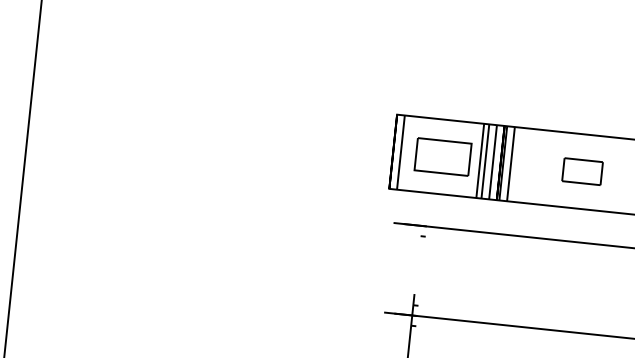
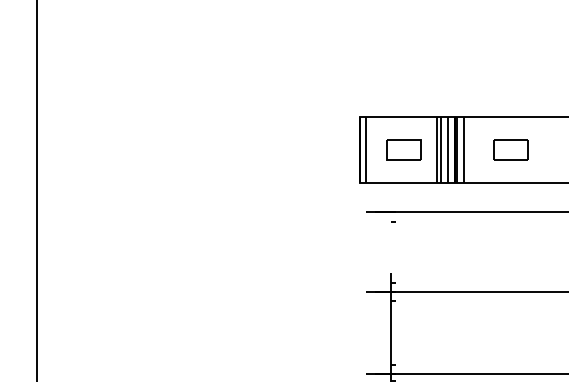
part: (442, 156) -> (403, 149), size x0.71
part: (582, 171) -> (510, 149), moved

